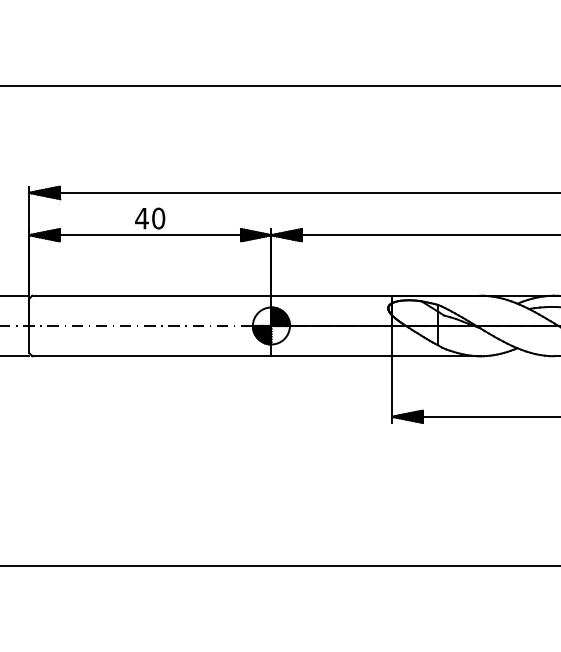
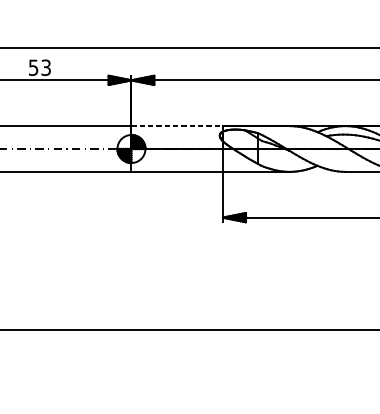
text: (150, 218) -> (40, 67), 40 -> 53
line: (331, 295) -> (176, 125), solid -> dashed

